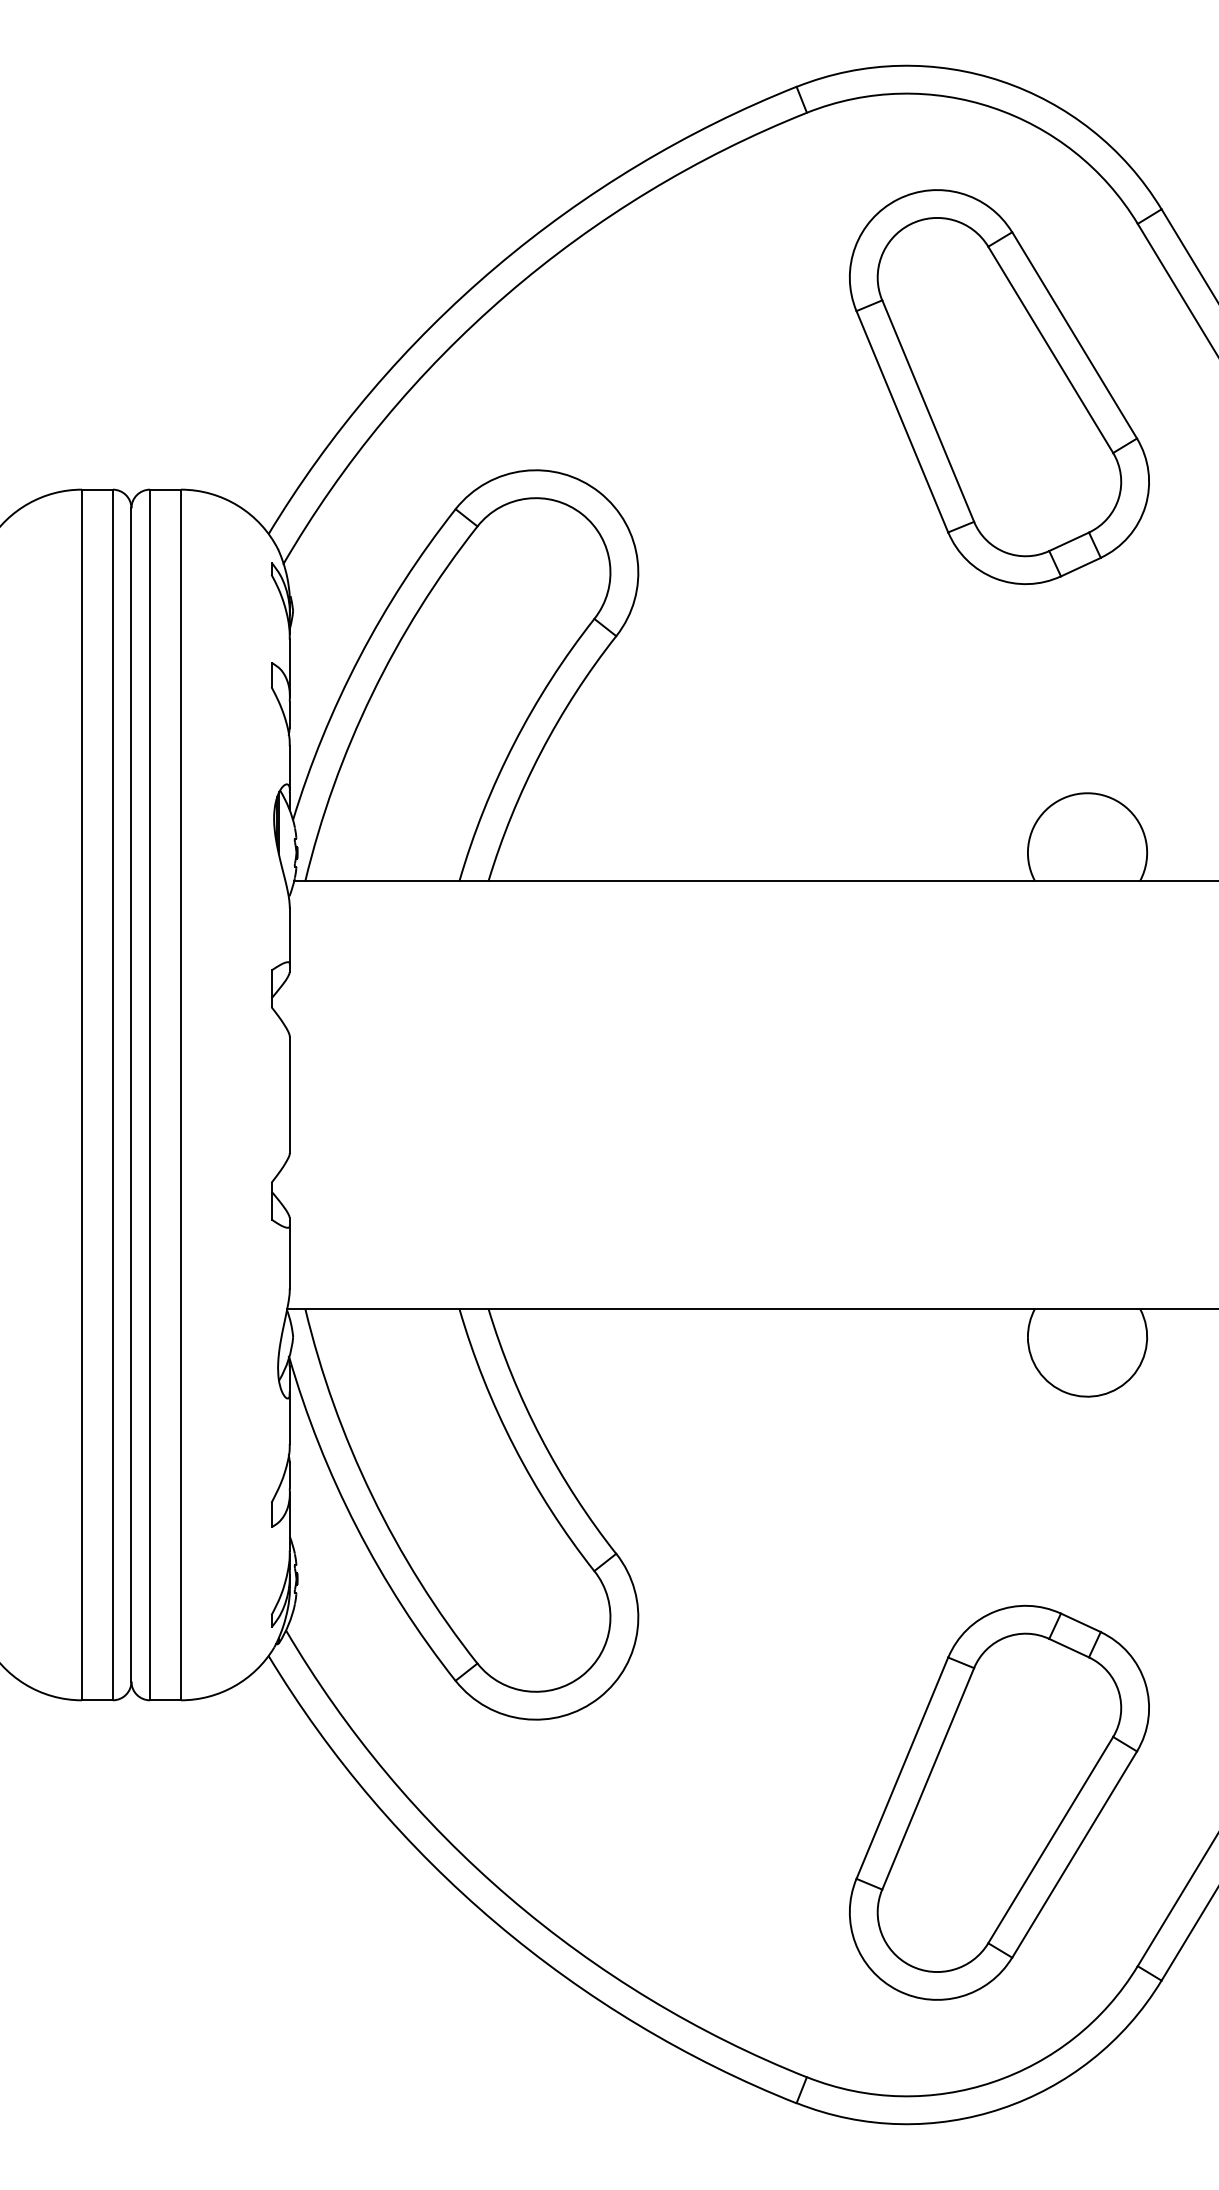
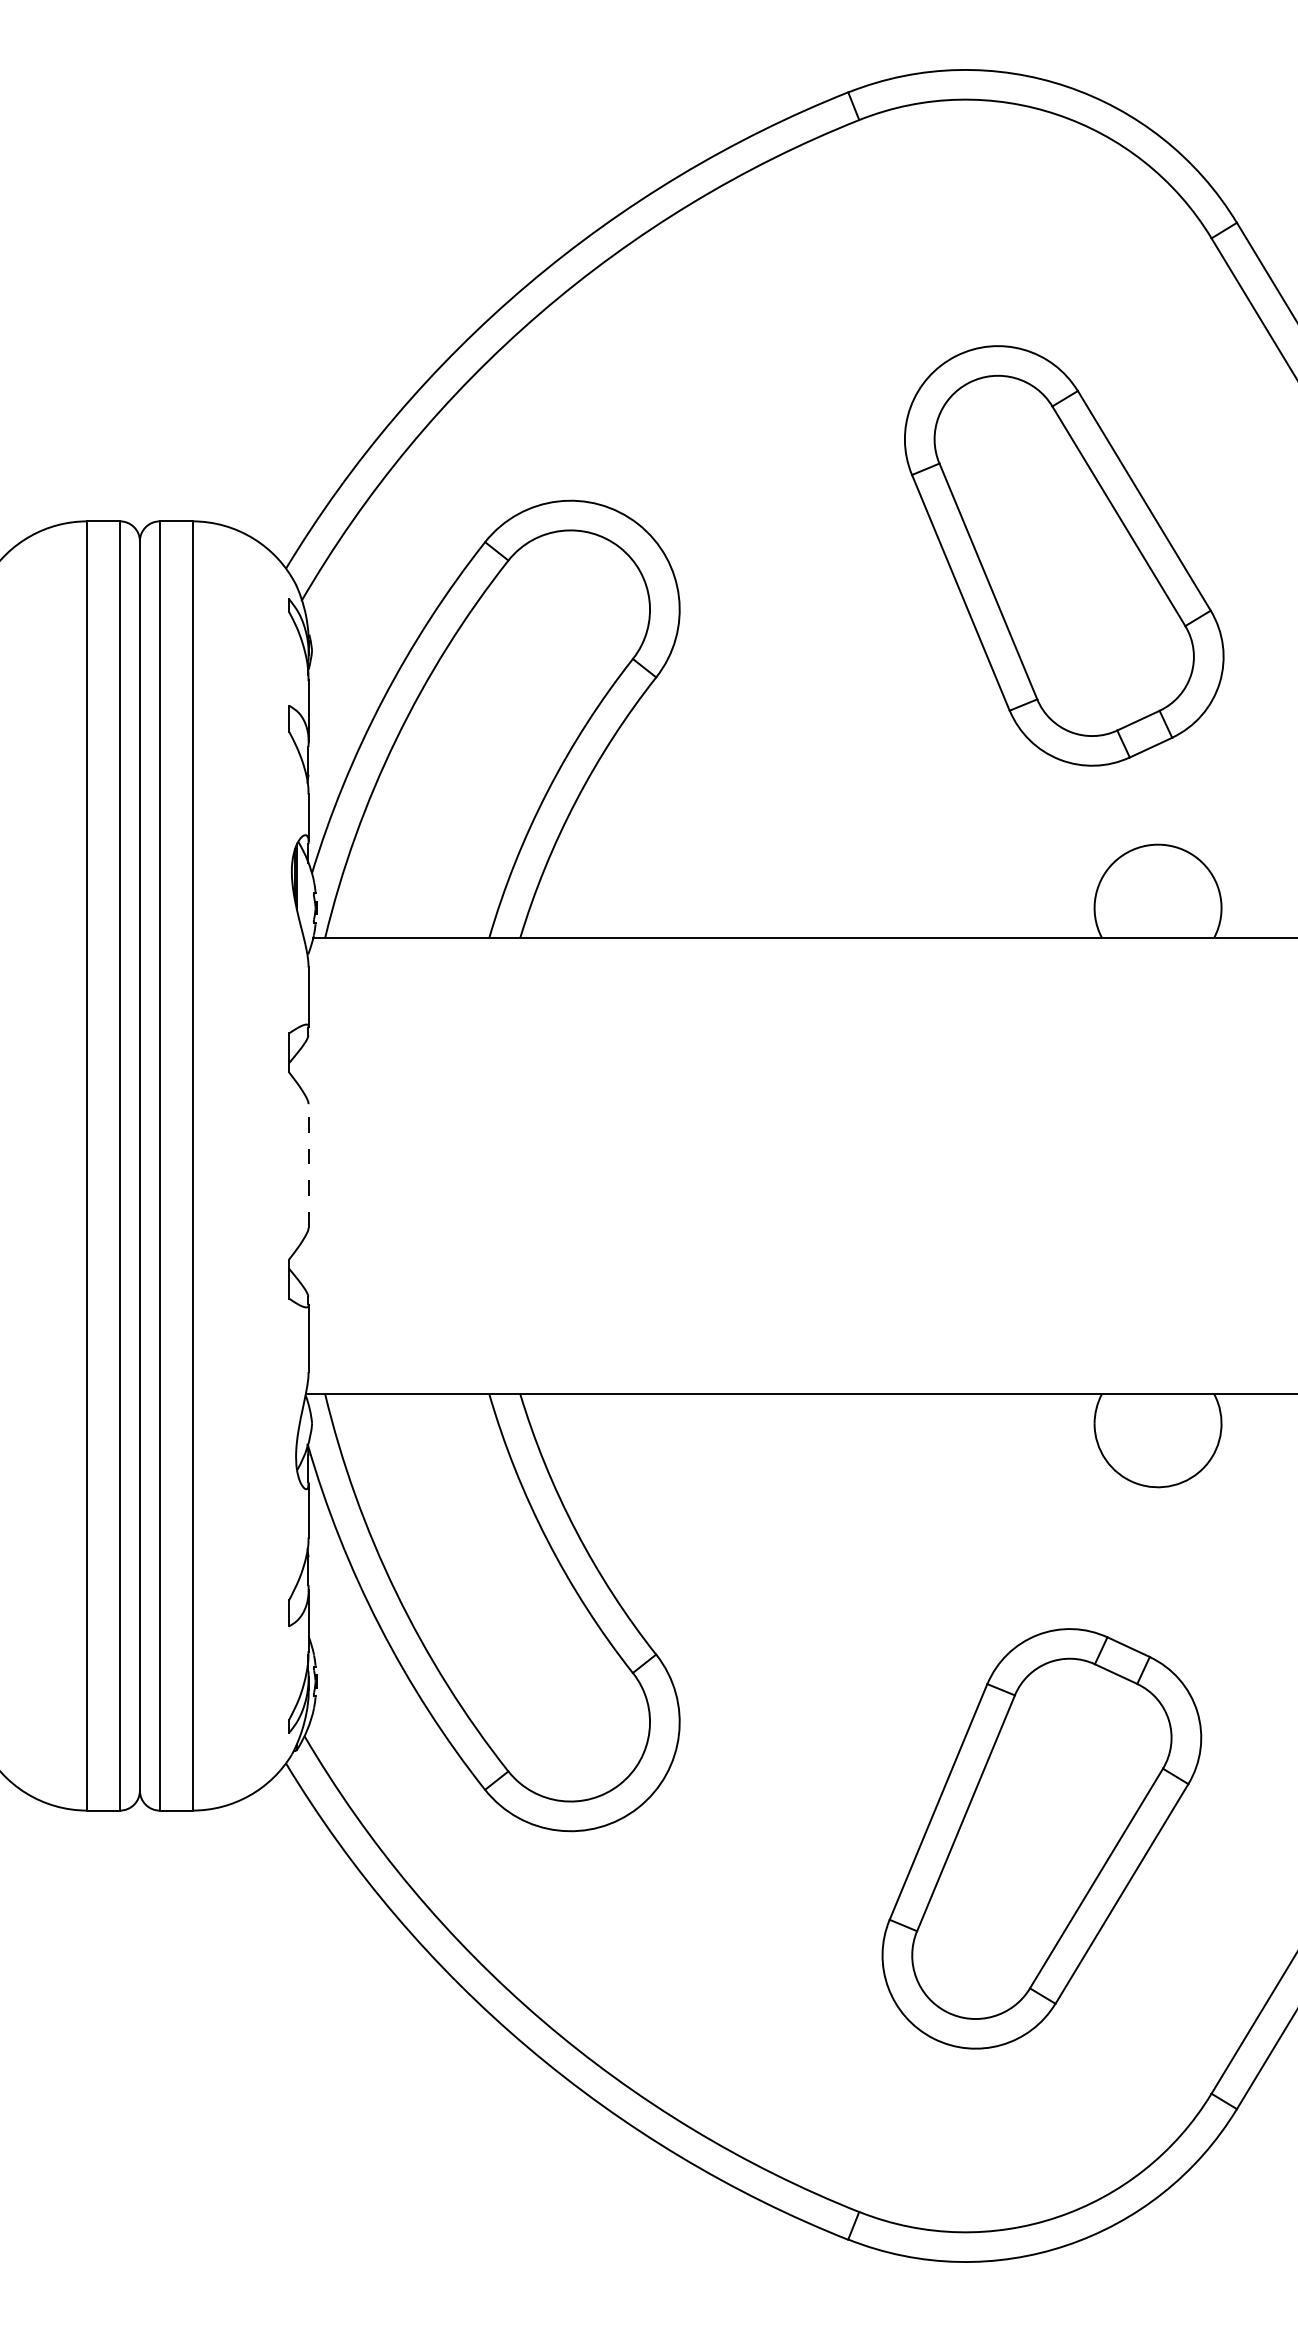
part: (999, 387) -> (1064, 556), moved
line: (289, 1094) -> (308, 1165), solid -> dashed
part: (999, 1802) -> (1041, 1838), moved

